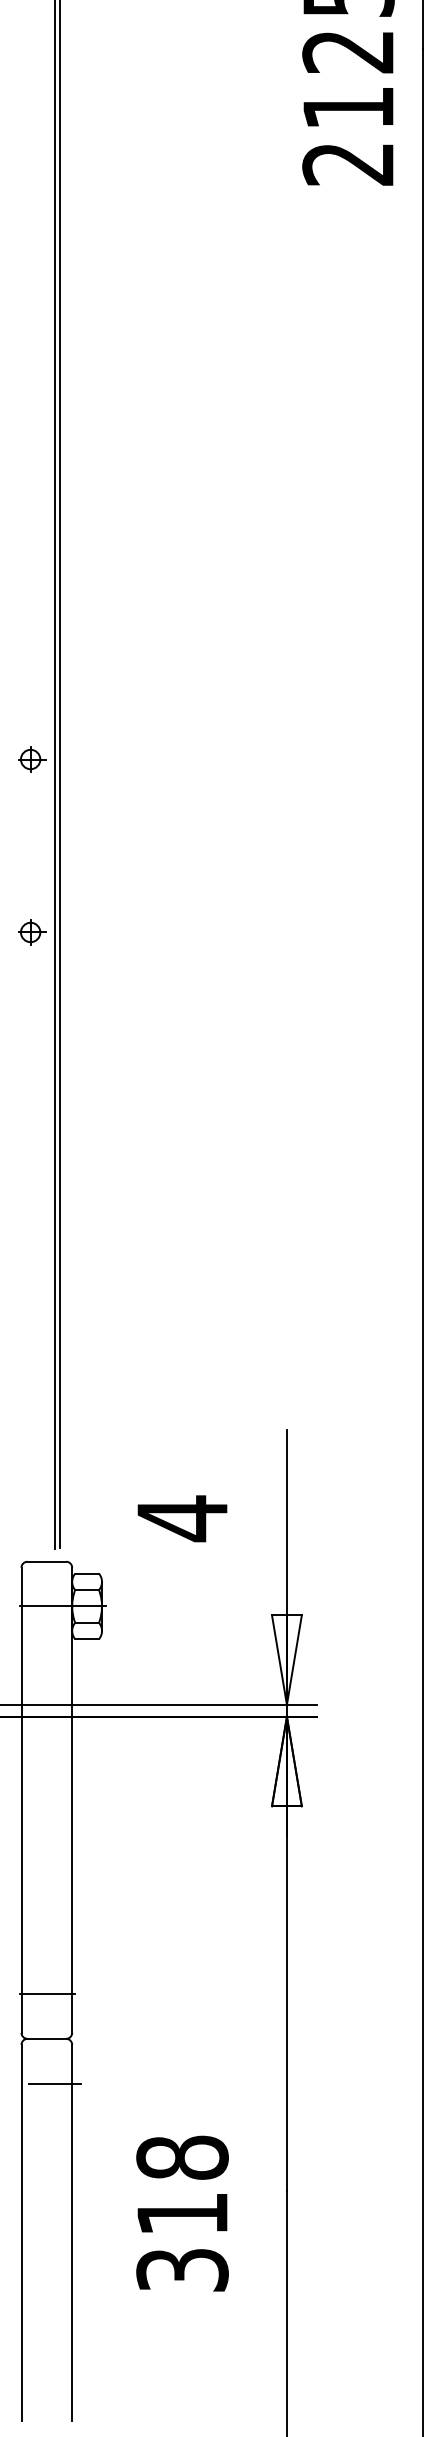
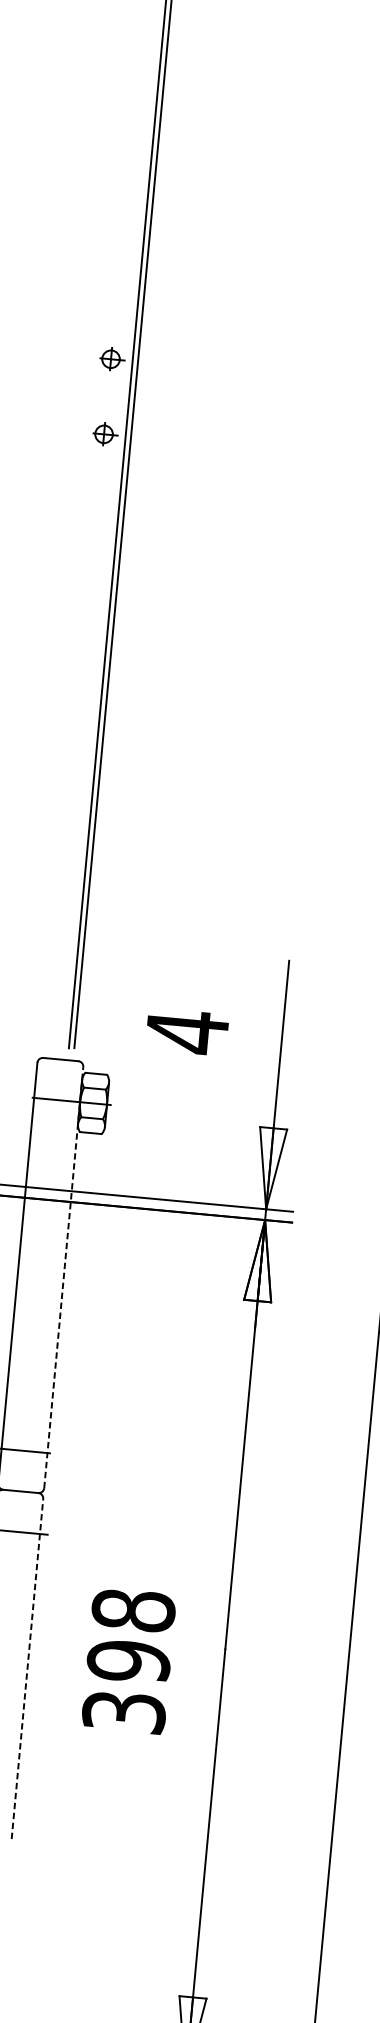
part: (32, 759) -> (112, 359), moved
part: (32, 932) -> (105, 434), moved
line: (72, 1800) -> (64, 1277), solid -> dashed
text: (182, 2214) -> (128, 1661), 318 -> 398
line: (72, 2232) -> (27, 1668), solid -> dashed

